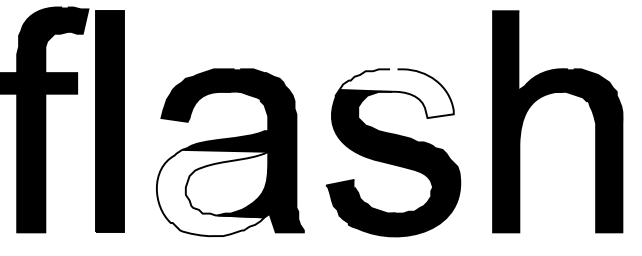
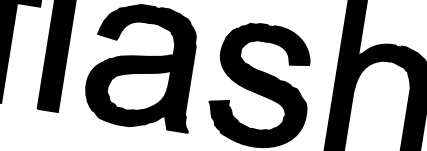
fill: (396, 93) -> (270, 43), added
fill: (212, 192) -> (126, 93), added

